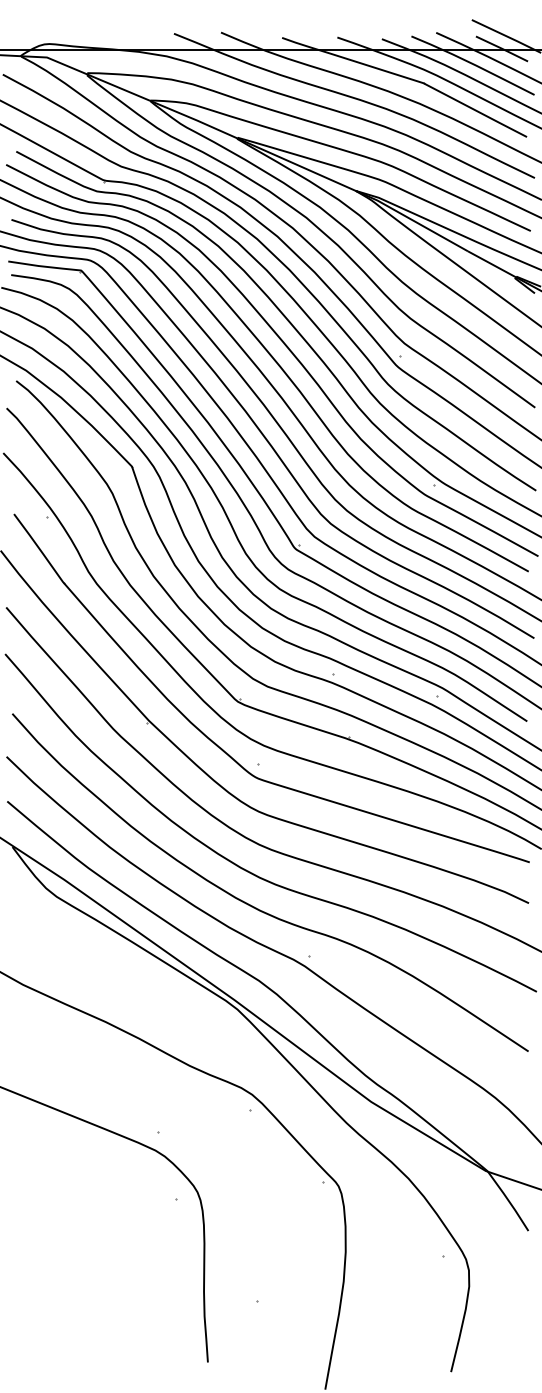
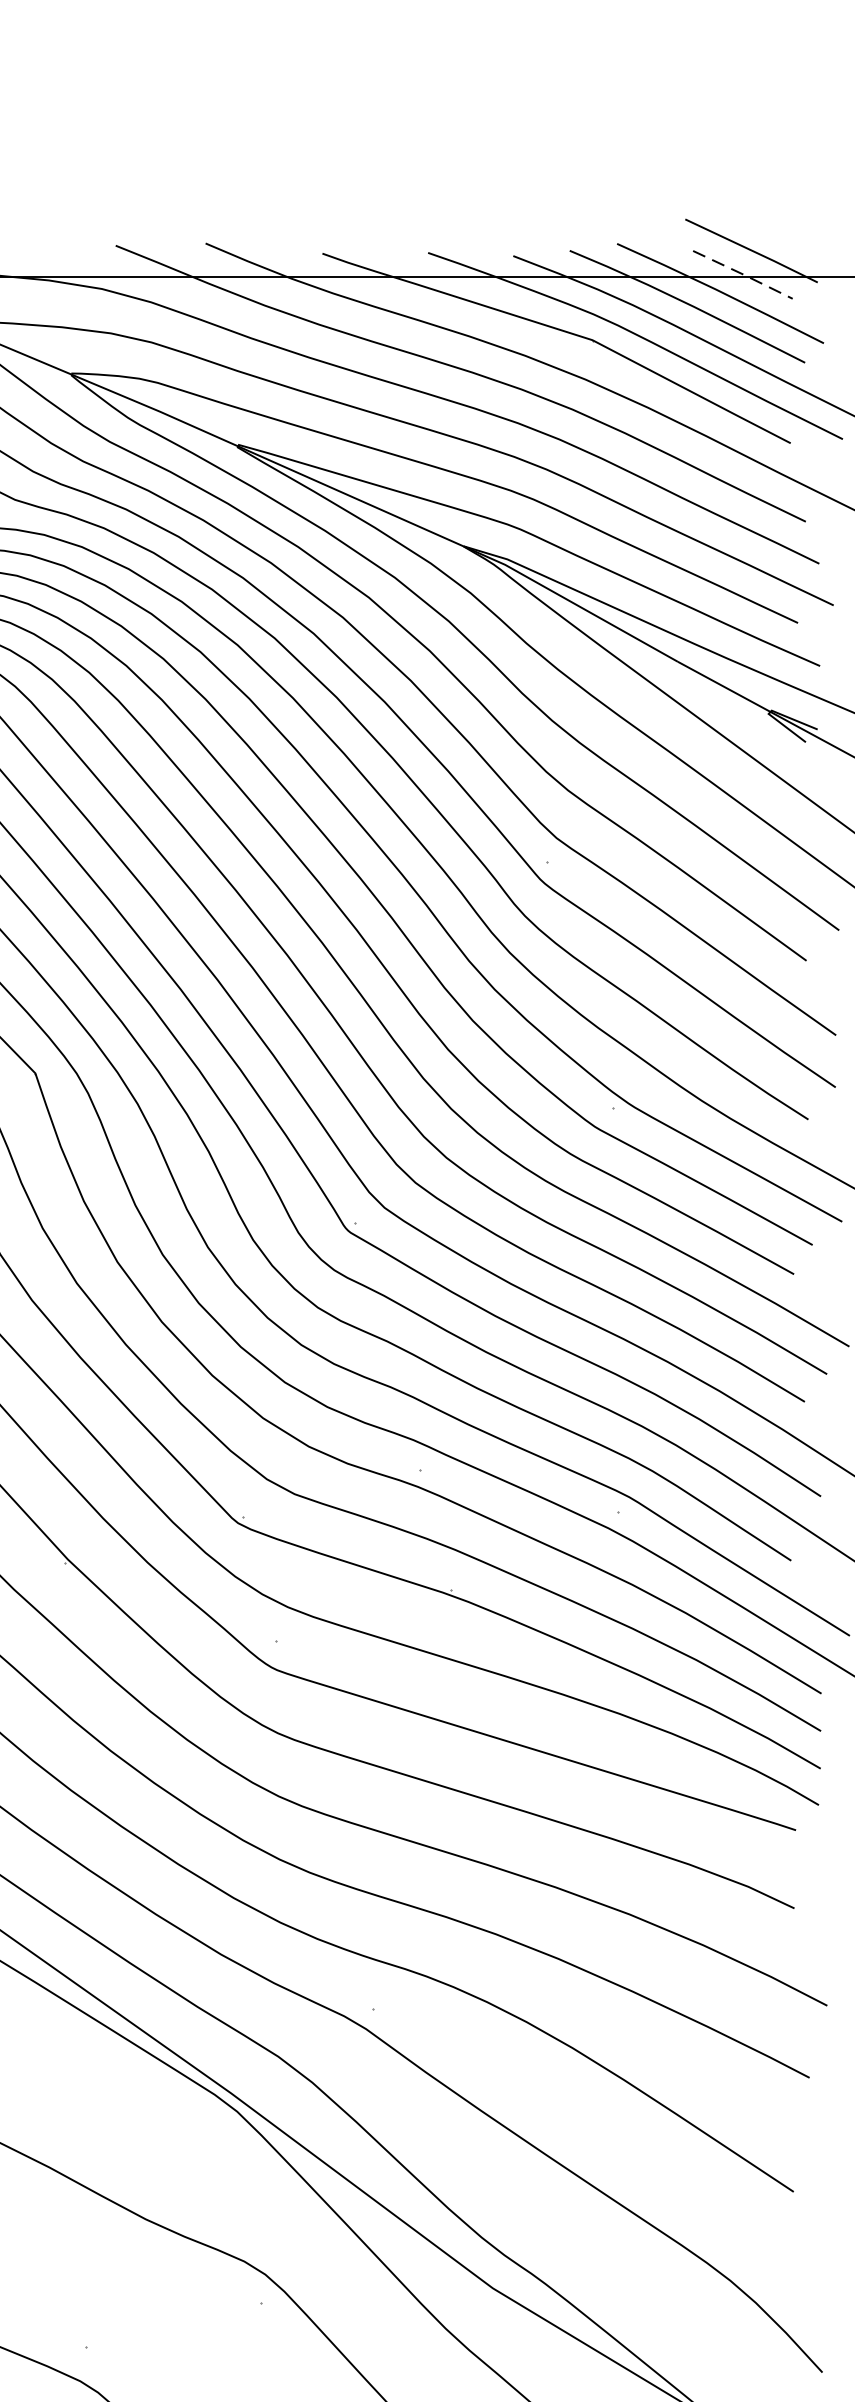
line: (502, 48) -> (743, 273), solid -> dashed

